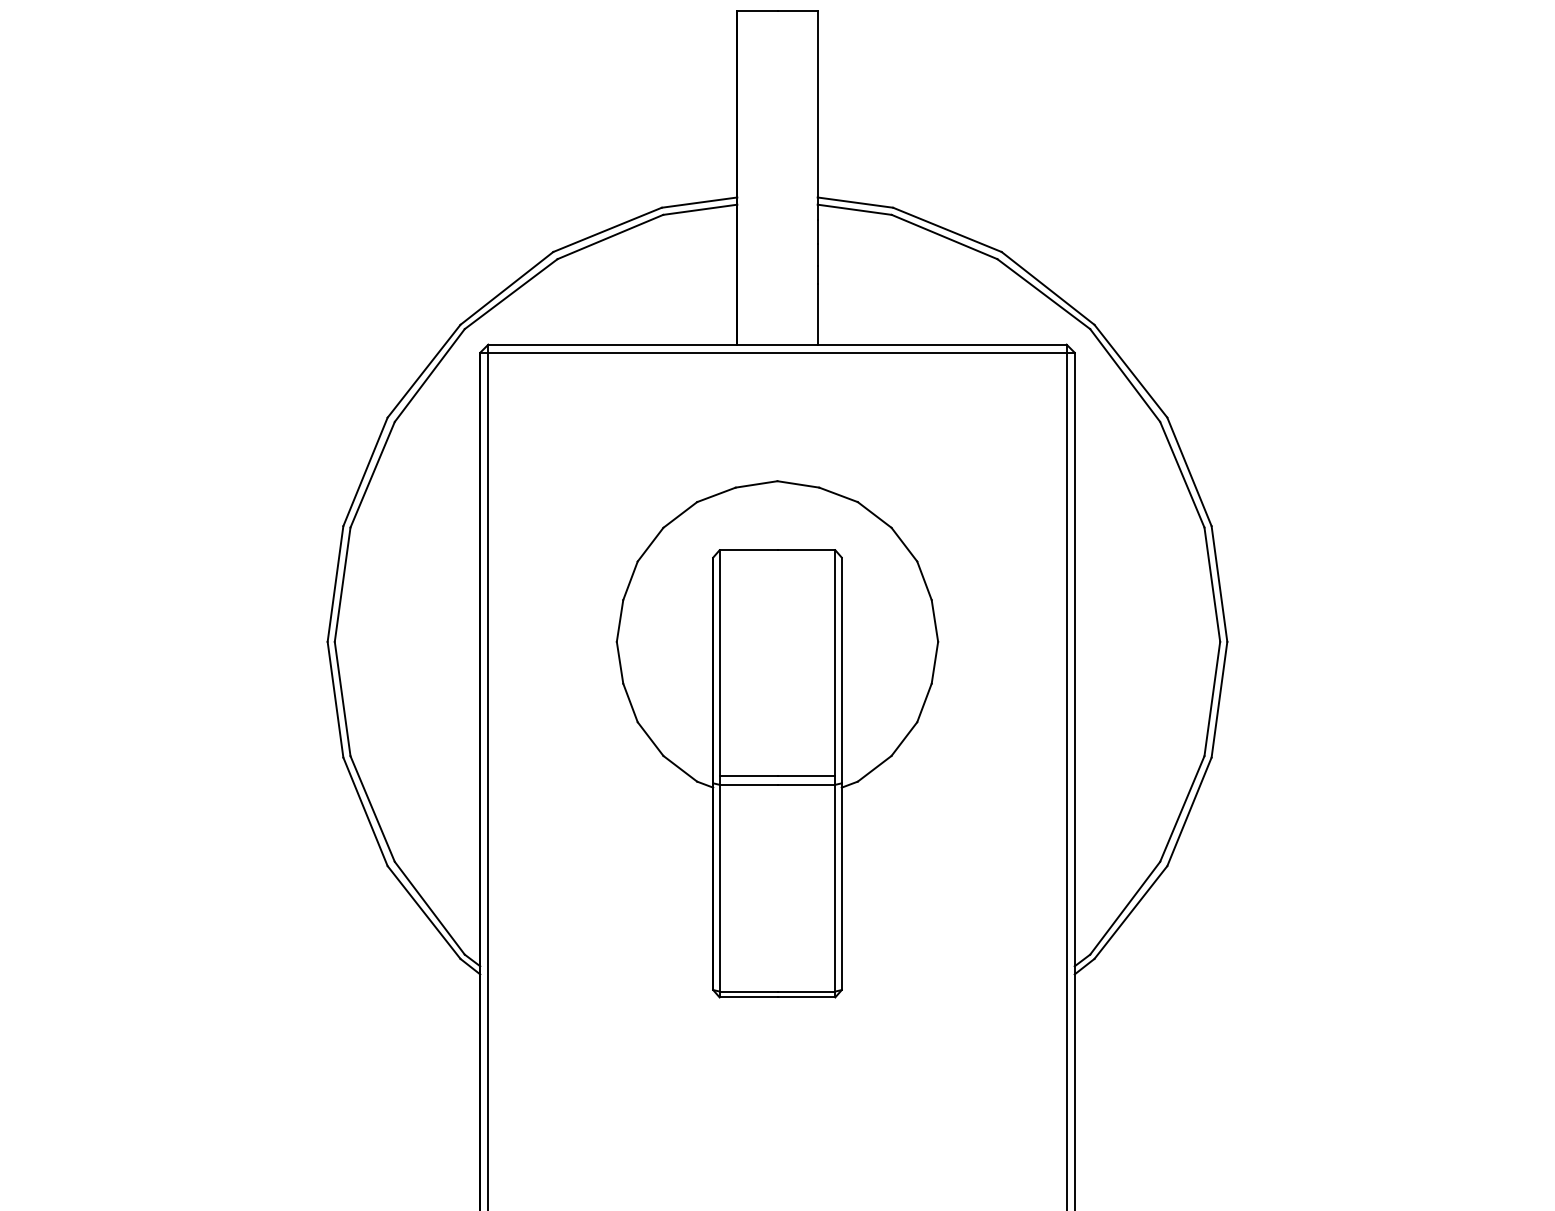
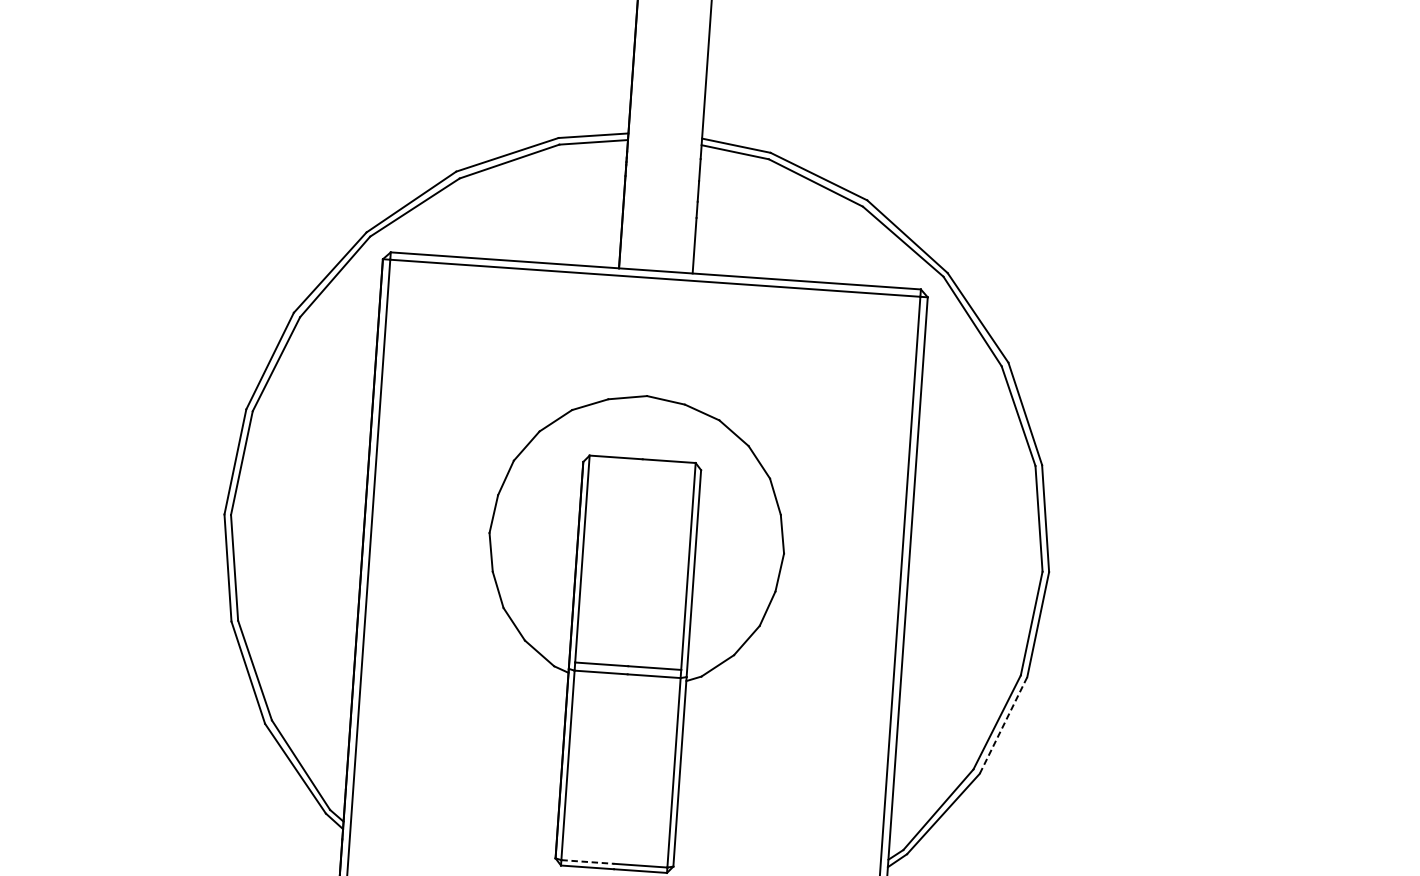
line: (1189, 811) -> (1003, 725), solid -> dashed
line: (748, 991) -> (587, 861), solid -> dashed

